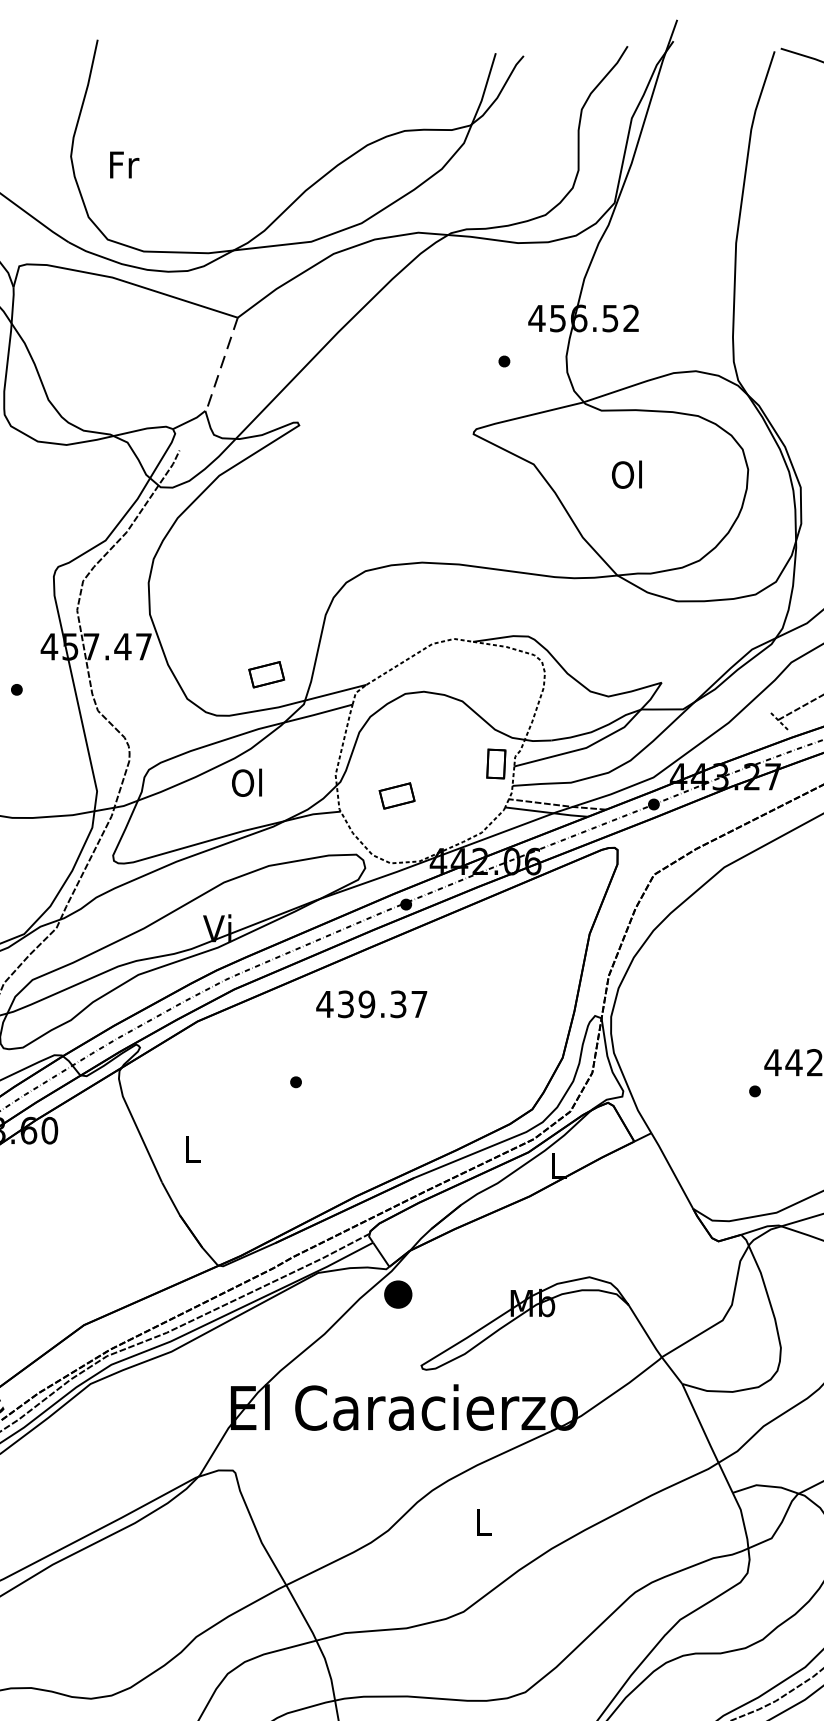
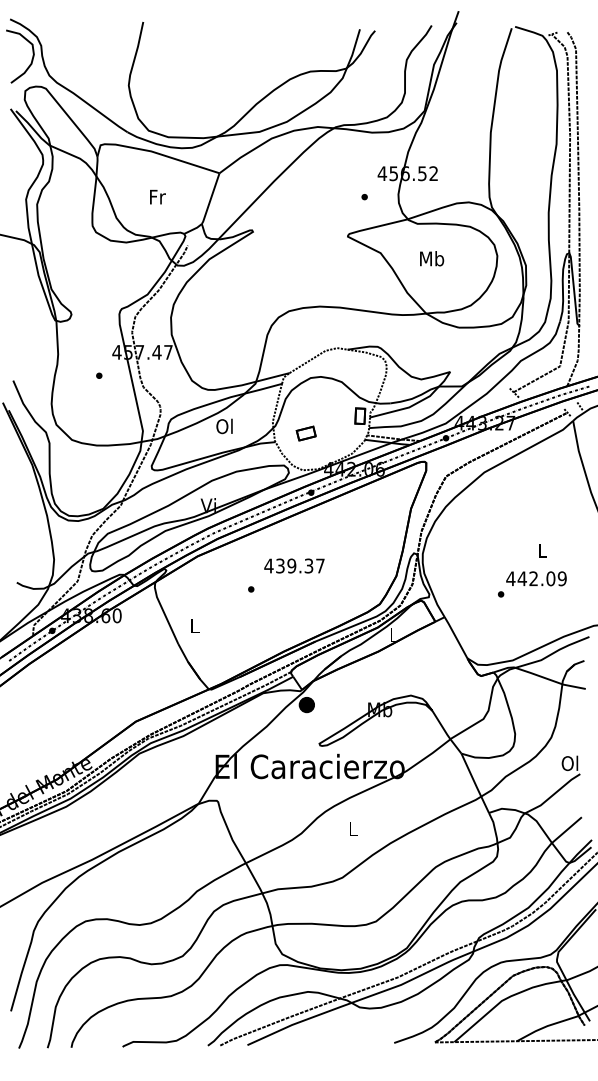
text: (123, 163) -> (157, 196), moved
line: (221, 365) -> (210, 199), dashed -> solid
text: (629, 474) -> (432, 258), Ol -> Mb
part: (265, 674) -> (234, 367), removed
text: (371, 1003) -> (294, 565), moved

